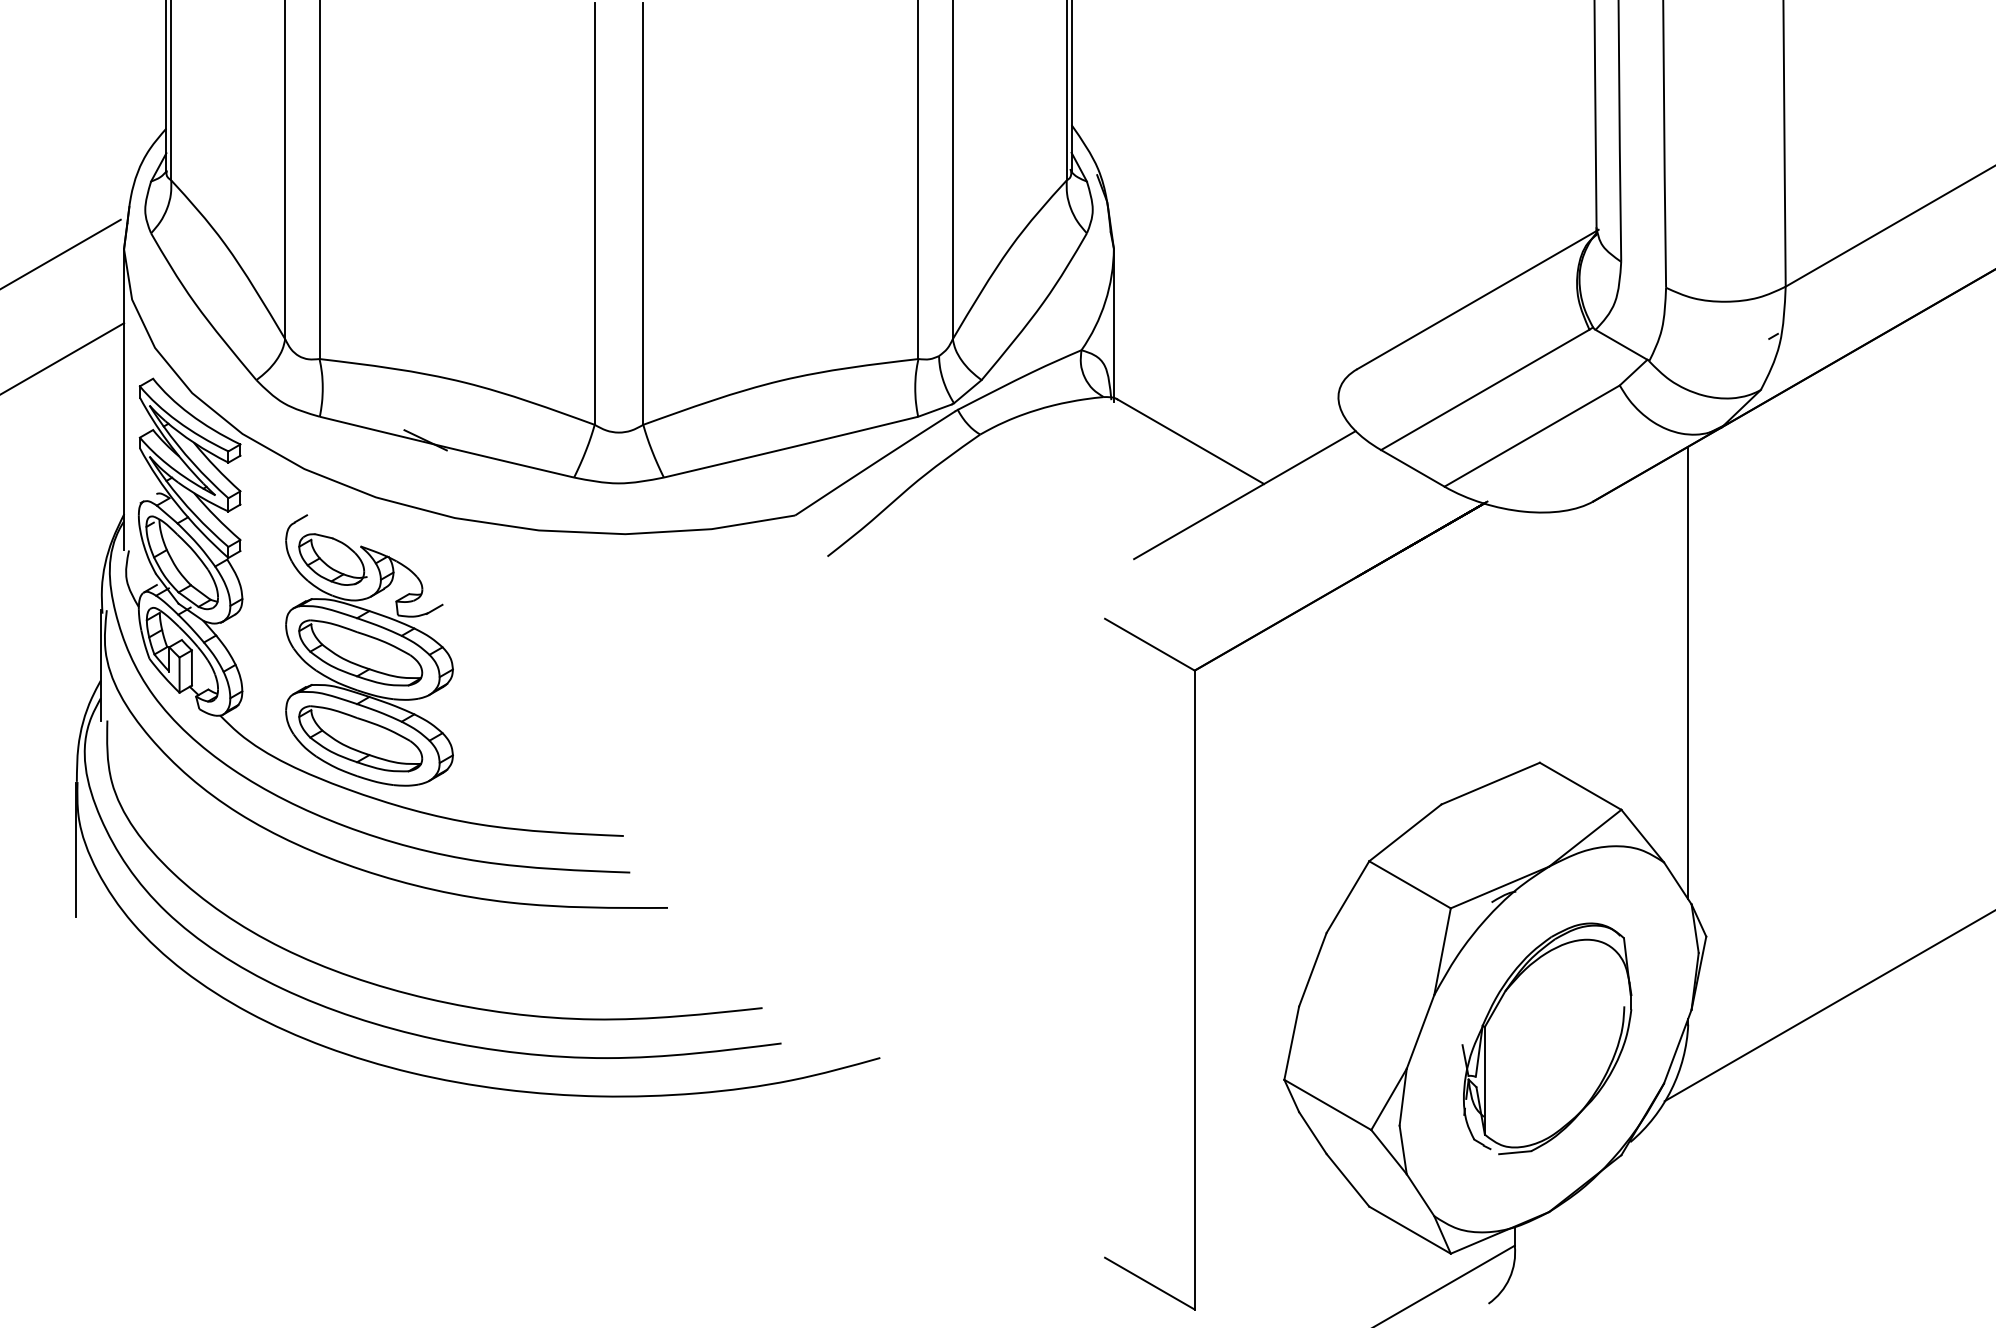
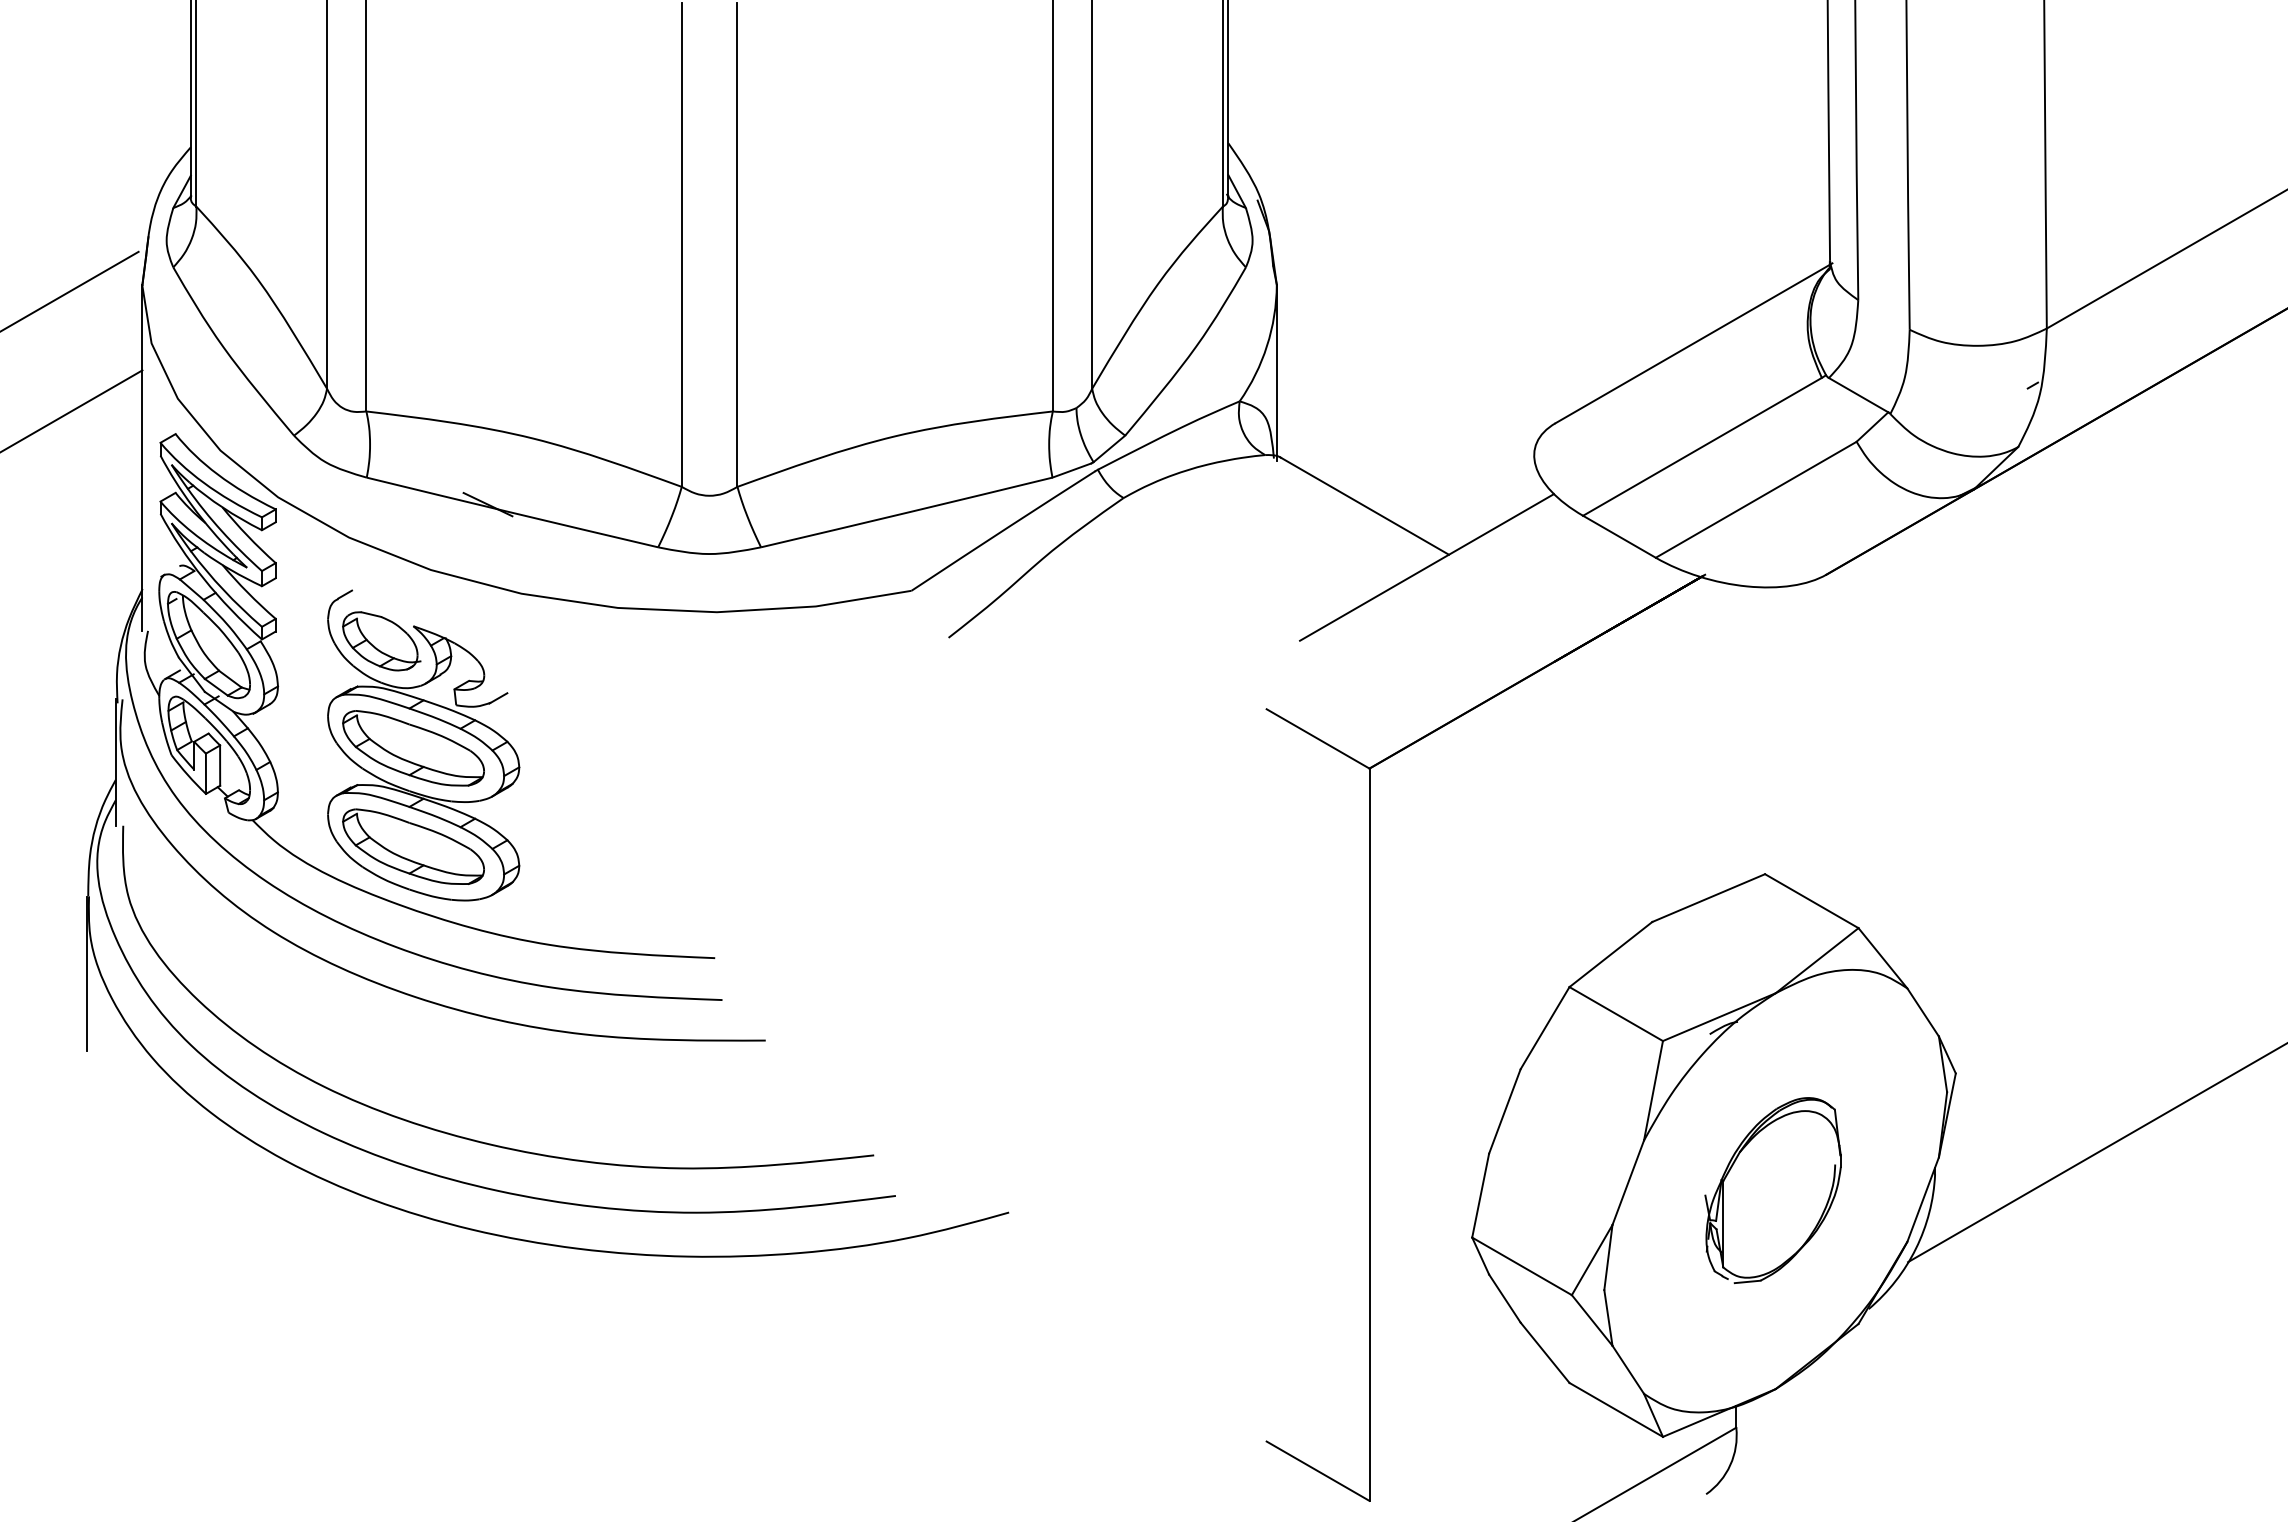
line: (1688, 672) -> (1935, 770), removed
part: (1546, 1038) -> (1772, 1190), size x0.7

